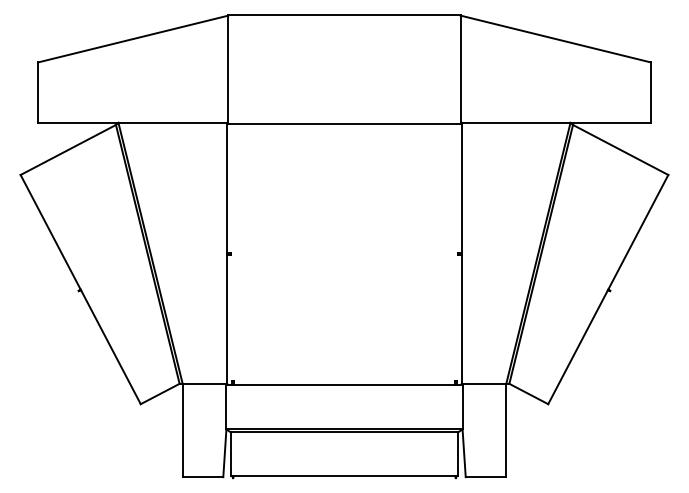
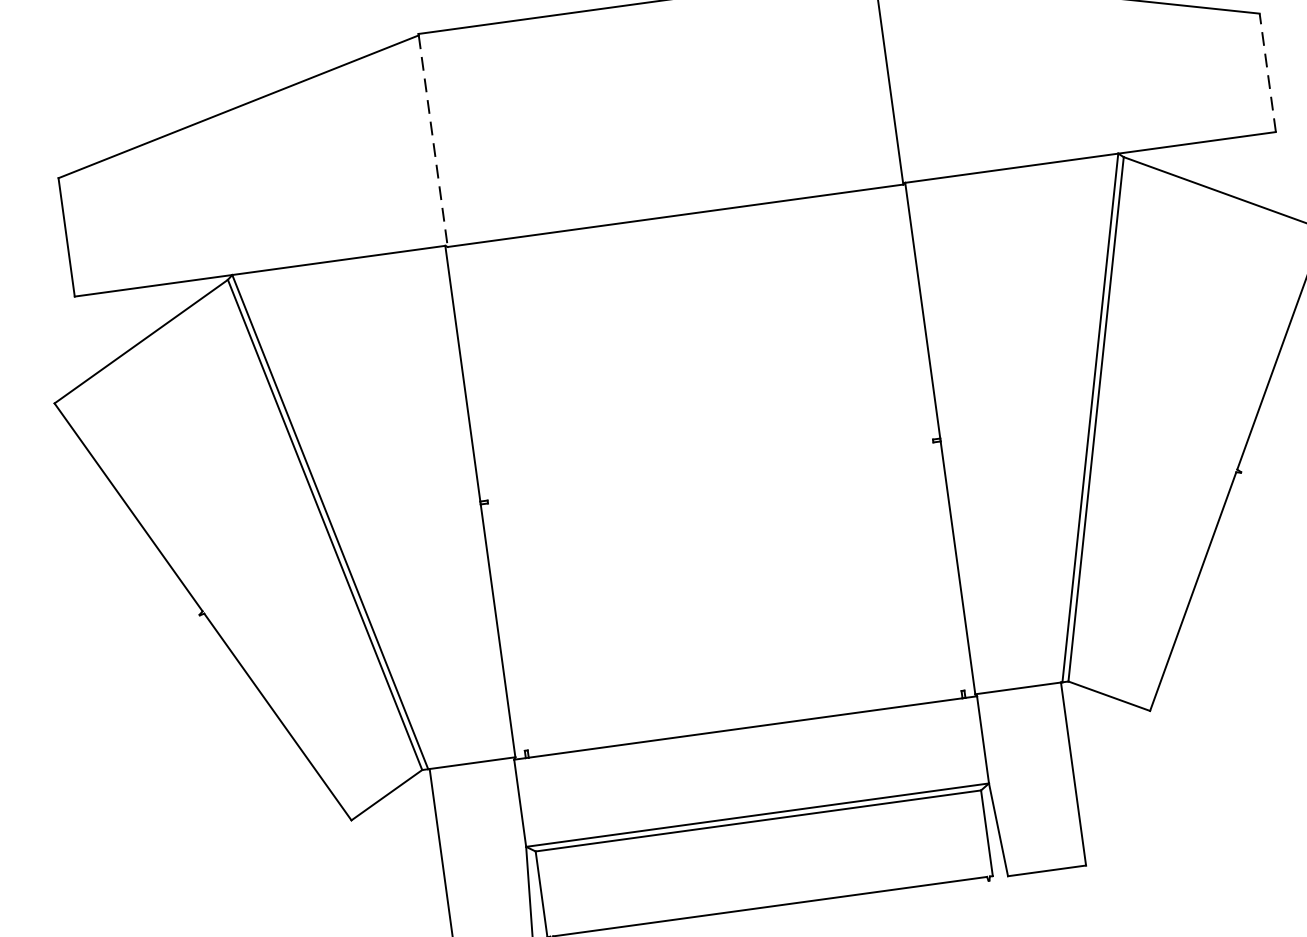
line: (228, 69) -> (433, 140), solid -> dashed
line: (650, 92) -> (1266, 72), solid -> dashed

